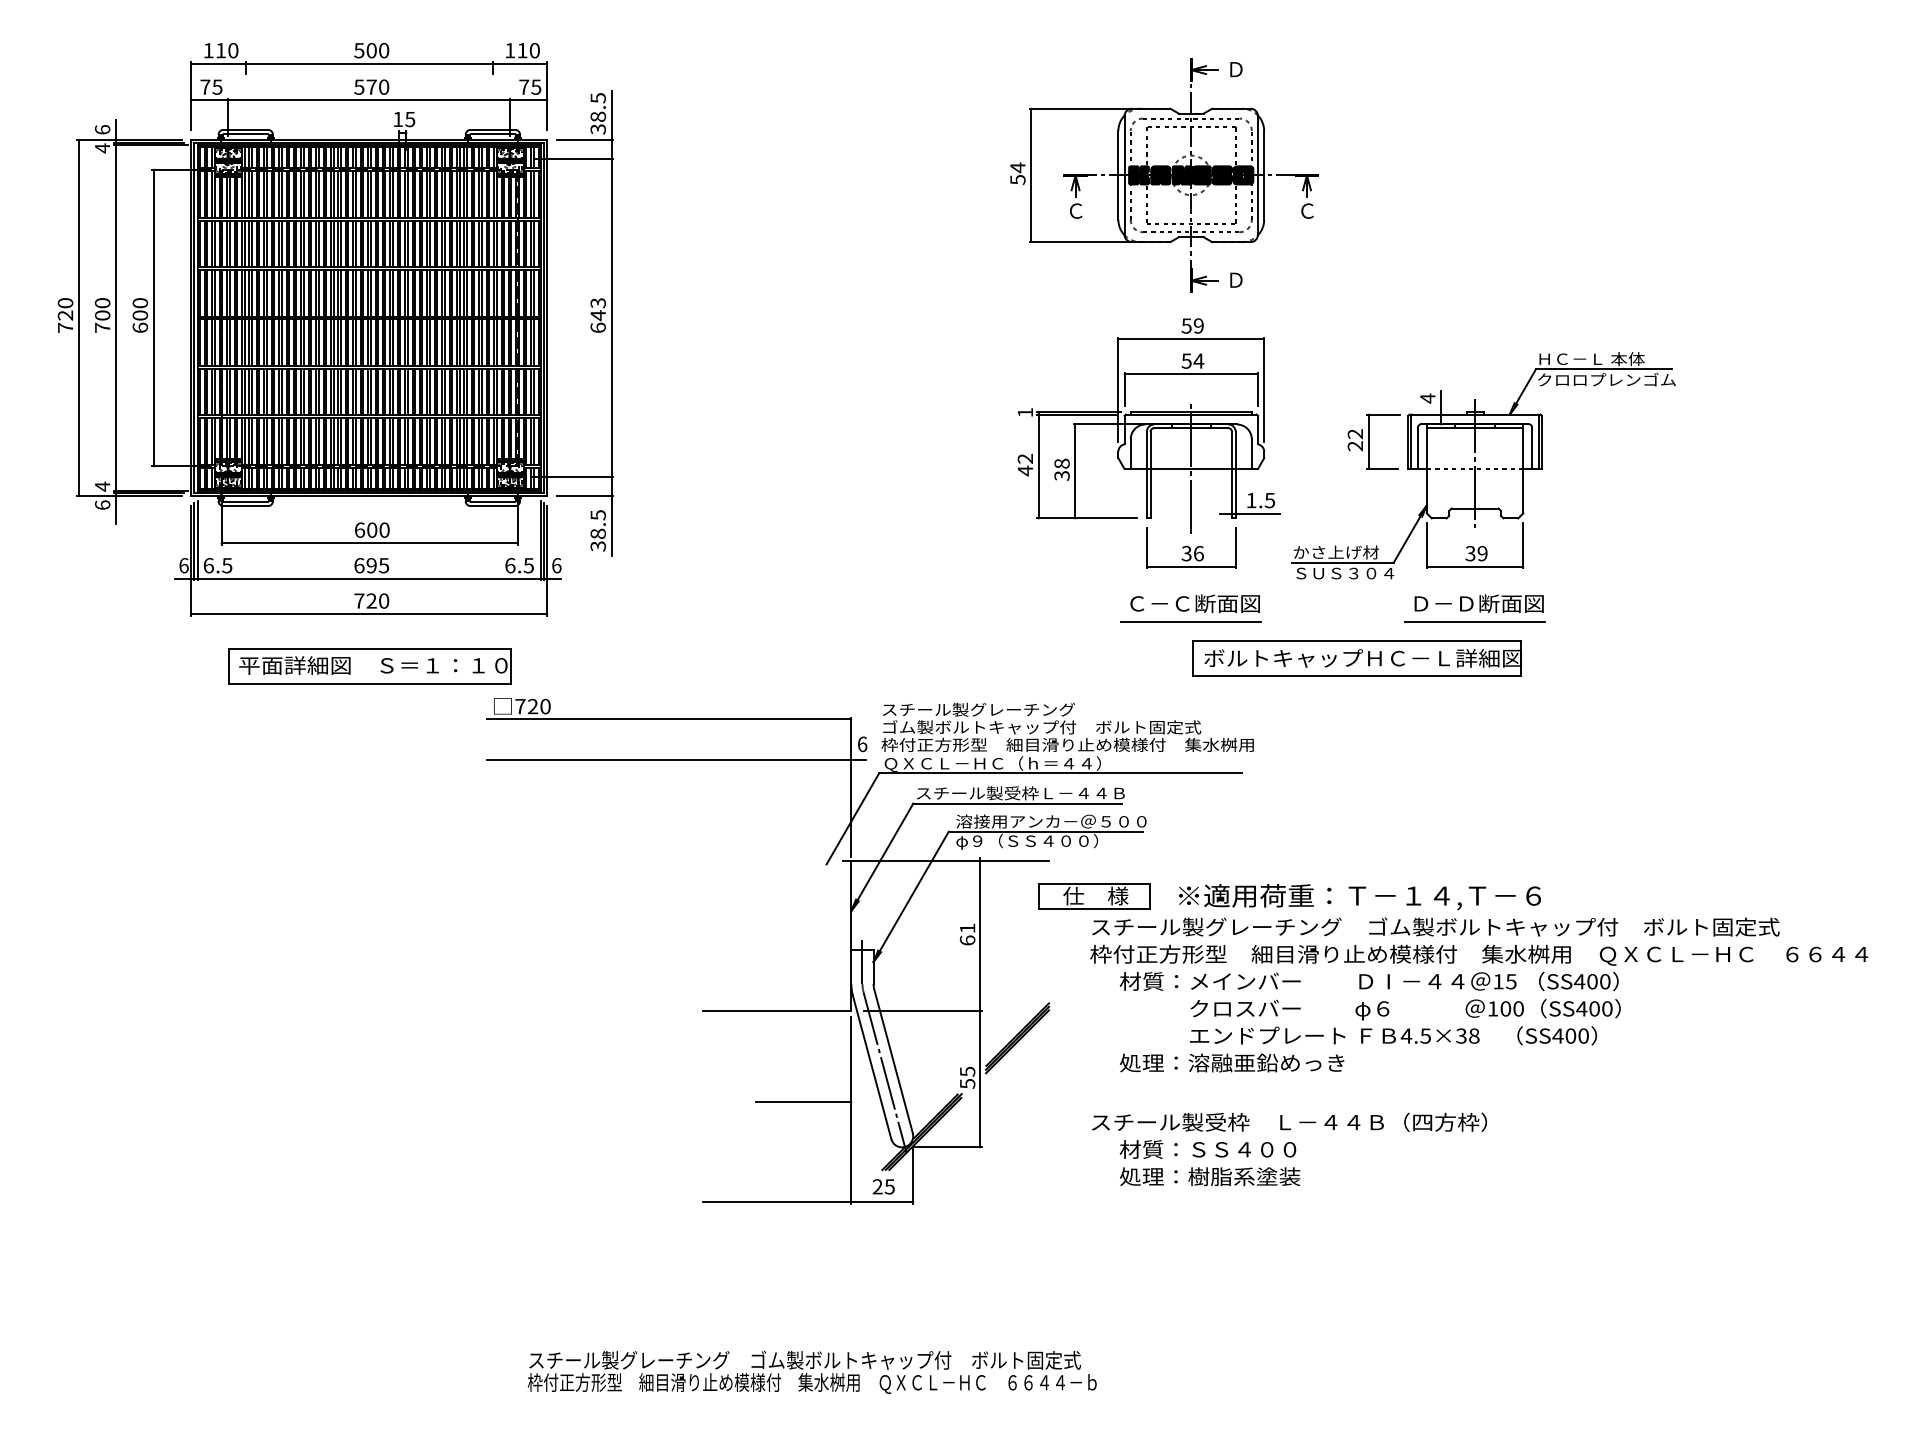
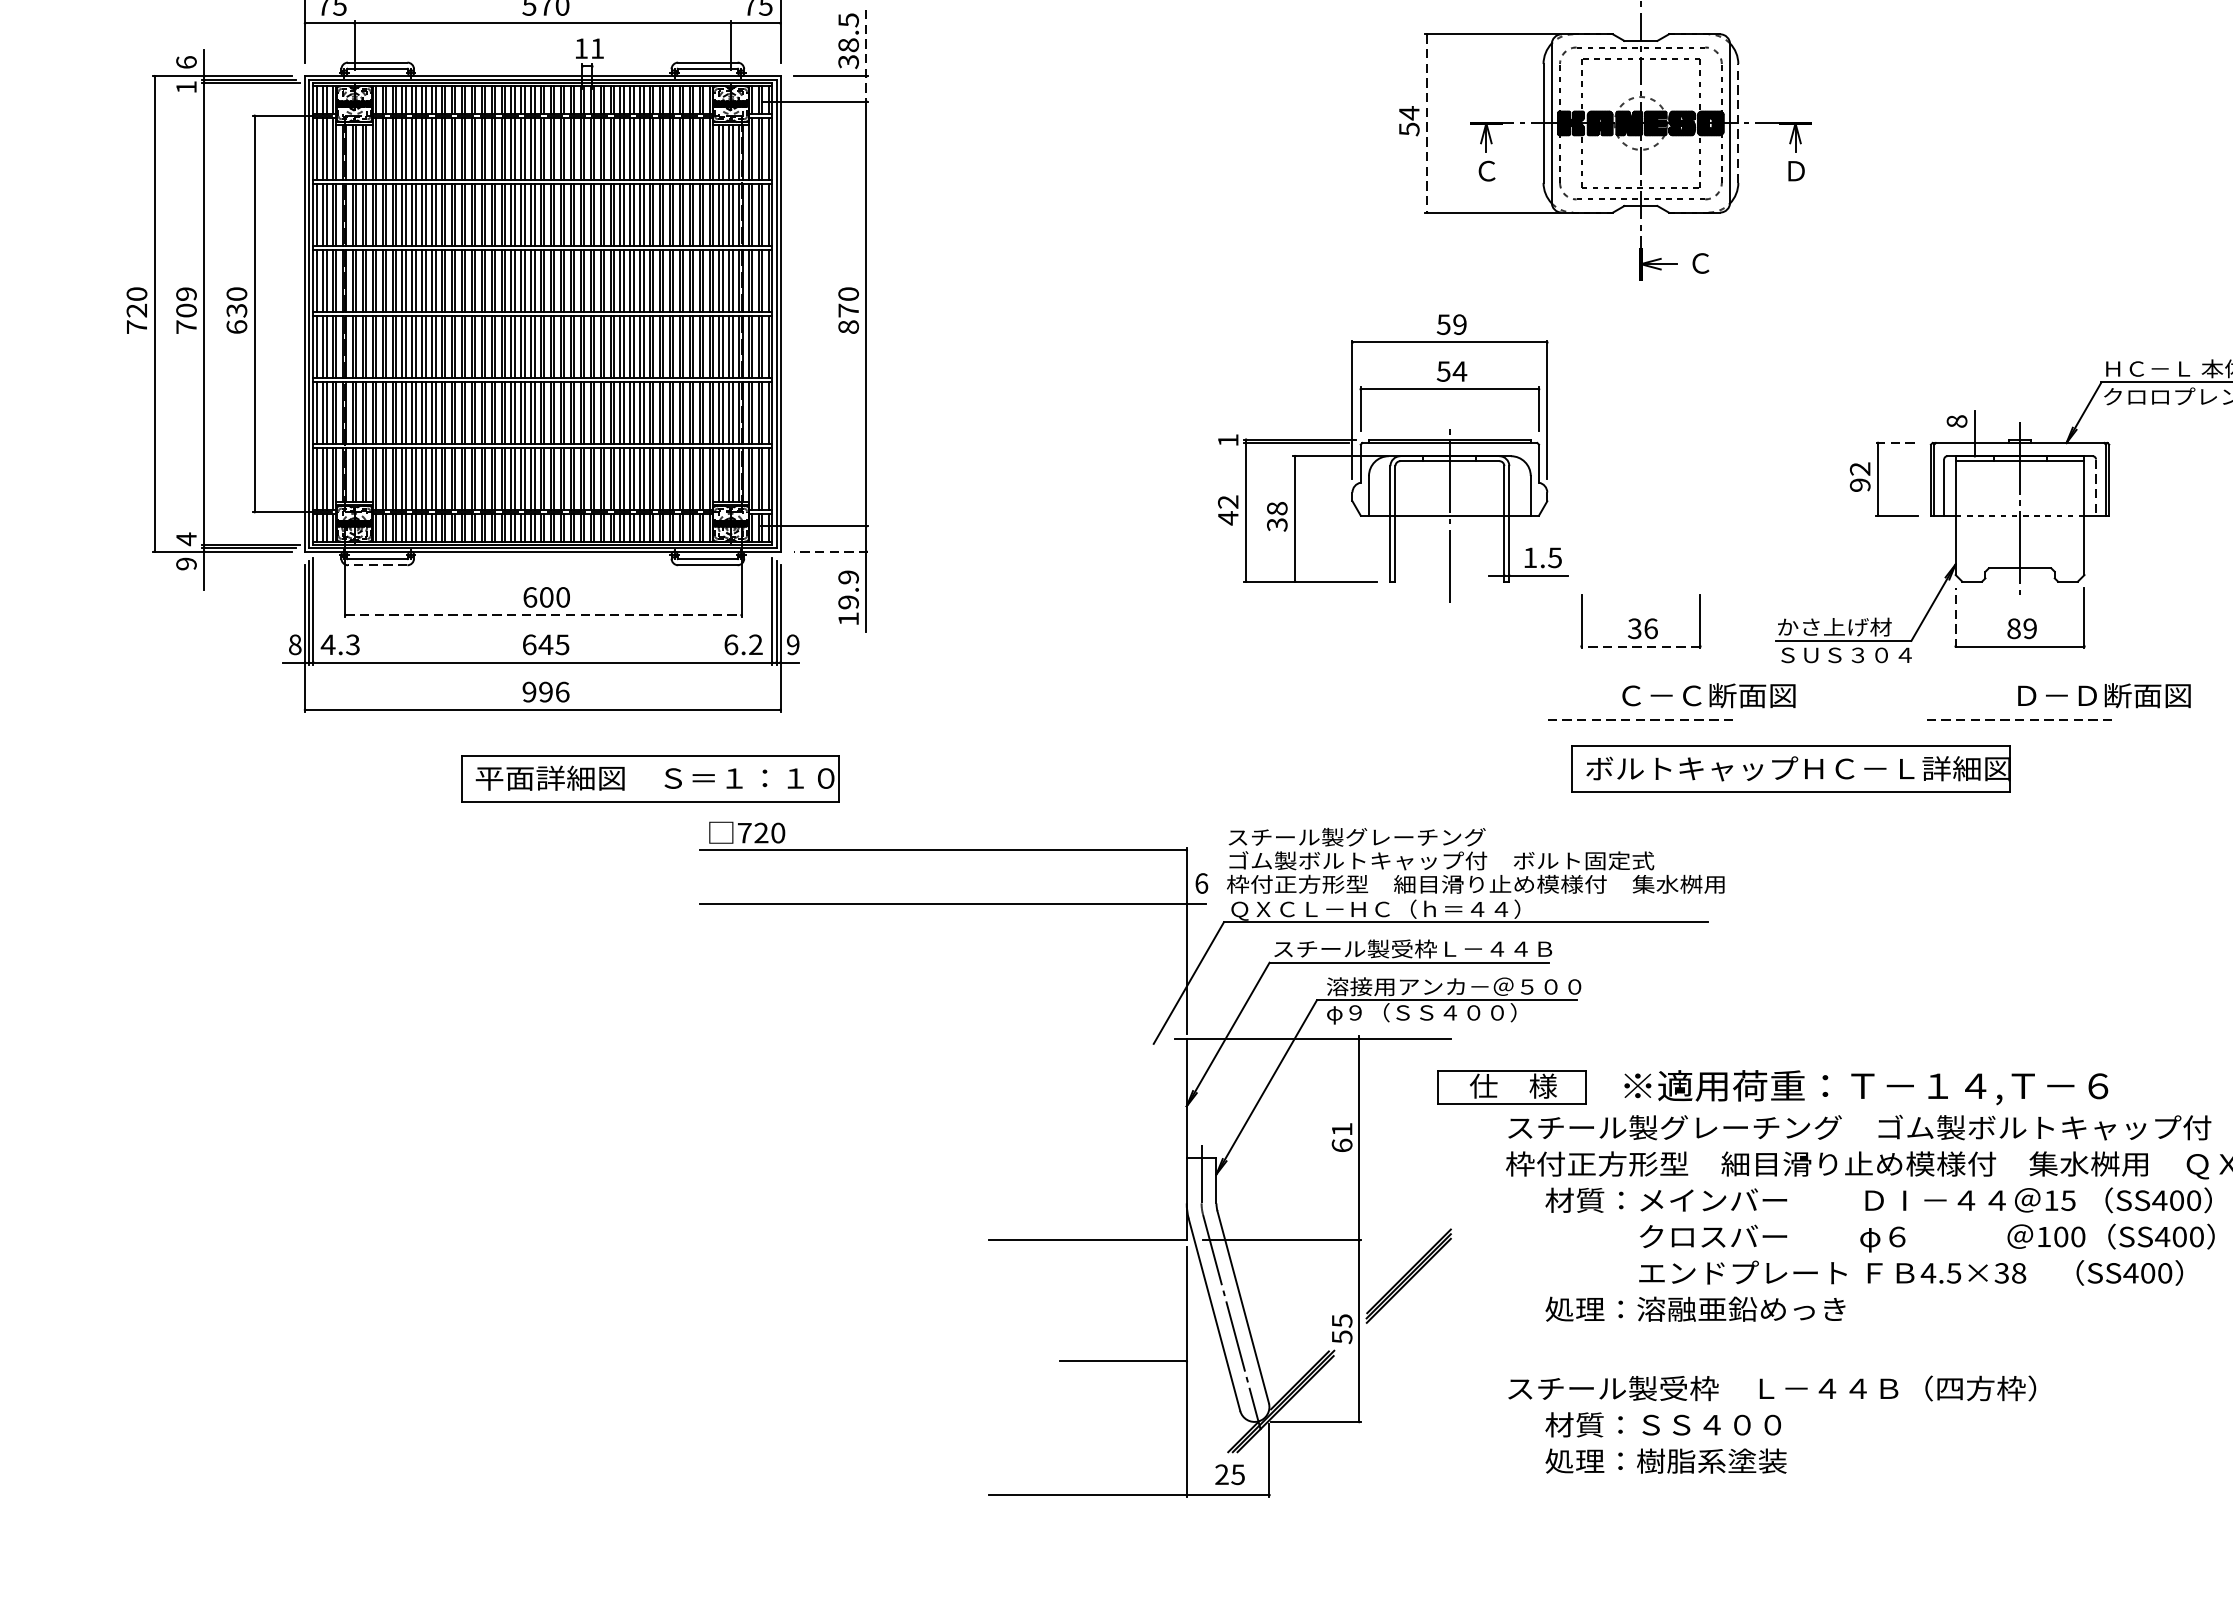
text: (410, 119) -> (597, 48), 15 -> 11
line: (611, 125) -> (866, 56), solid -> dashed
text: (102, 148) -> (186, 87), 4 -> 1
line: (1264, 174) -> (1738, 122), solid -> dashed
line: (1031, 175) -> (1427, 123), solid -> dashed
text: (1307, 210) -> (1796, 170), Ｃ -> Ｄ
text: (1236, 279) -> (1701, 262), Ｄ -> Ｃ
text: (102, 303) -> (186, 294), 700 -> 709
text: (139, 315) -> (235, 310), 600 -> 630
text: (597, 315) -> (847, 310), 643 -> 870
text: (1427, 398) -> (1956, 421), 4 -> 8
line: (1383, 414) -> (1897, 442), solid -> dashed
part: (1148, 425) -> (1392, 457), moved
text: (1355, 446) -> (1860, 485), 22 -> 92
line: (1531, 448) -> (2095, 488), solid -> dashed
line: (585, 495) -> (831, 551), solid -> dashed
text: (102, 504) -> (186, 563), 6 -> 9
line: (245, 506) -> (377, 565), solid -> dashed
text: (597, 530) -> (847, 597), 38.5 -> 19.9
line: (370, 543) -> (544, 615), solid -> dashed
line: (1426, 545) -> (1955, 617), solid -> dashed
text: (1470, 553) -> (2013, 628), 39 -> 89
text: (183, 565) -> (294, 644), 6 -> 8
text: (217, 565) -> (339, 644), 6.5 -> 4.3
text: (371, 565) -> (545, 644), 695 -> 645
text: (528, 565) -> (755, 644), 6.5 -> 6.2
text: (556, 565) -> (792, 644), 6 -> 9
line: (1190, 566) -> (1639, 645), solid -> dashed
text: (371, 600) -> (545, 691), 720 -> 996
text: (1194, 603) -> (1708, 695), moved
text: (1478, 603) -> (2103, 695), moved
line: (1191, 621) -> (1641, 719), solid -> dashed
line: (1475, 621) -> (2020, 719), solid -> dashed
part: (1356, 658) -> (1789, 768), moved
part: (369, 666) -> (649, 779), moved

